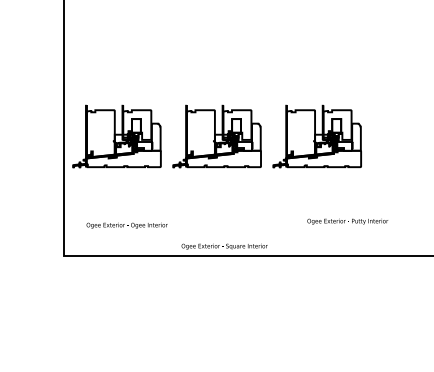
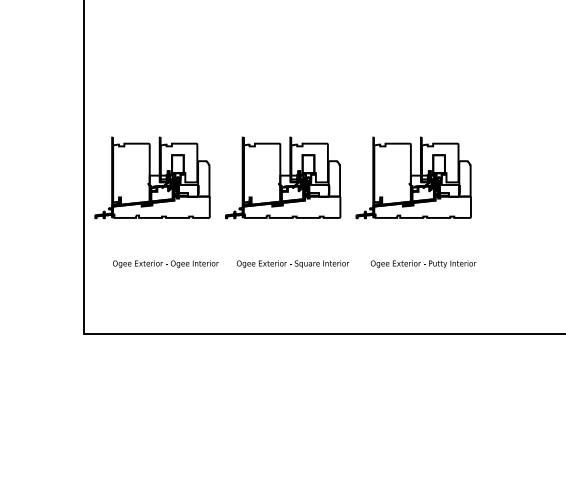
text: (347, 221) -> (423, 264), moved
text: (126, 225) -> (164, 264), moved
text: (224, 246) -> (292, 264), moved

